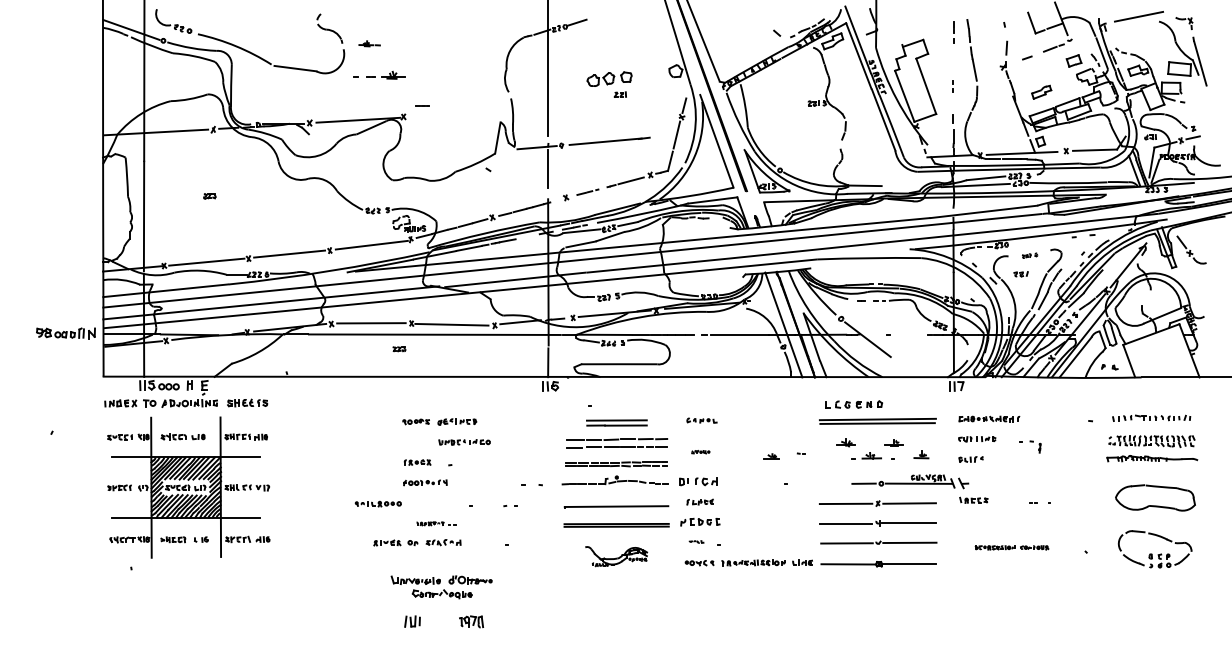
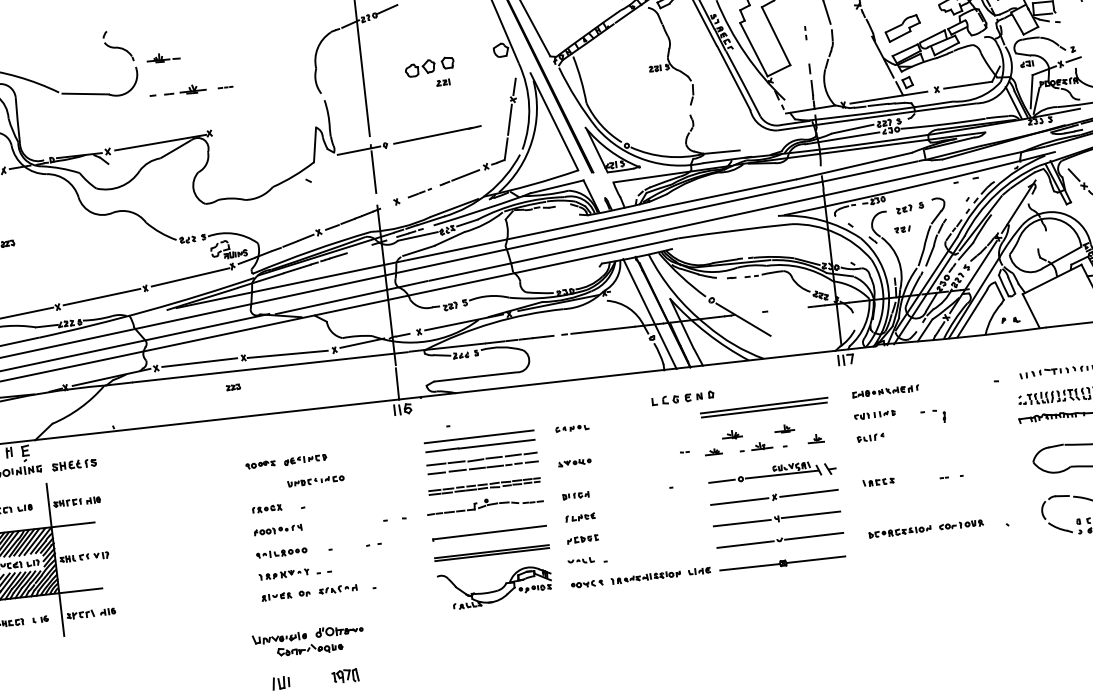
part: (369, 43) -> (163, 57), size x1.43
part: (1041, 92) -> (902, 28), size x1.67
line: (422, 105) -> (225, 87), moved
part: (1029, 255) -> (909, 208), size x1.67
part: (854, 404) -> (683, 398), moved
part: (616, 422) -> (479, 440), size x1.67
part: (700, 452) -> (574, 463), size x1.67
part: (771, 456) -> (713, 452), moved
part: (910, 481) -> (772, 473), moved
part: (698, 482) -> (576, 496), size x0.62
part: (377, 503) -> (280, 552), moved
part: (699, 522) -> (582, 539), size x0.71
part: (436, 523) -> (295, 573), size x1.67
part: (696, 541) -> (581, 560), size x1.67
part: (417, 542) -> (309, 592), moved
part: (1011, 547) -> (925, 528), size x1.43
part: (616, 556) -> (495, 587), size x1.67

